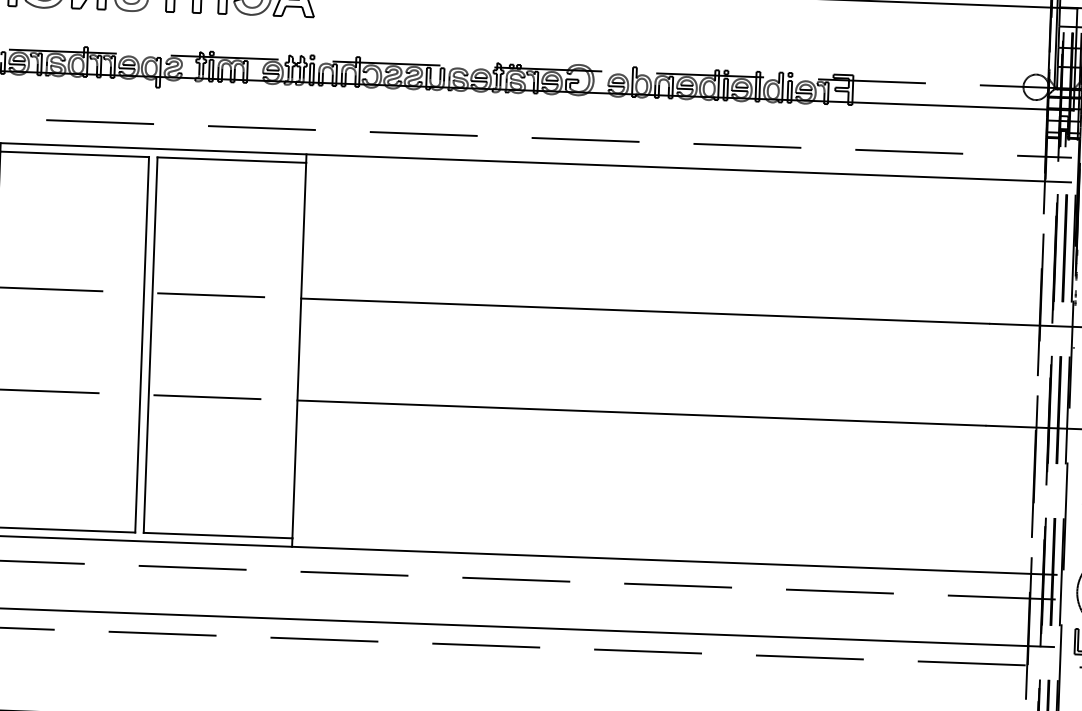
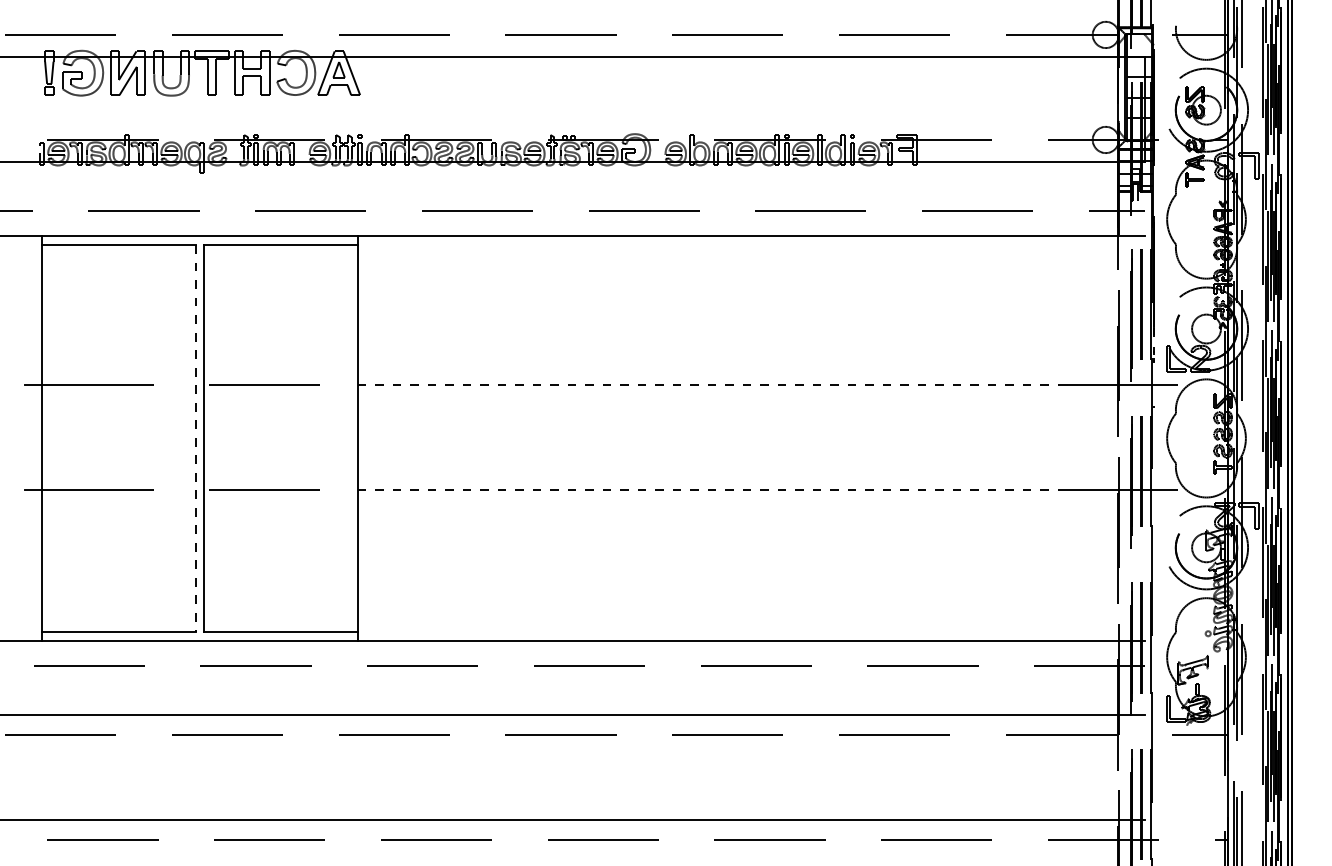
line: (645, 311) -> (712, 385), solid -> dashed
line: (141, 345) -> (195, 439), solid -> dashed
line: (641, 413) -> (712, 490), solid -> dashed

